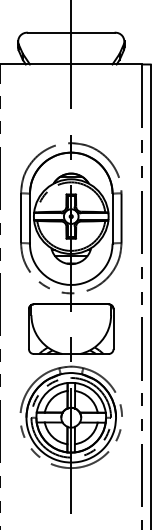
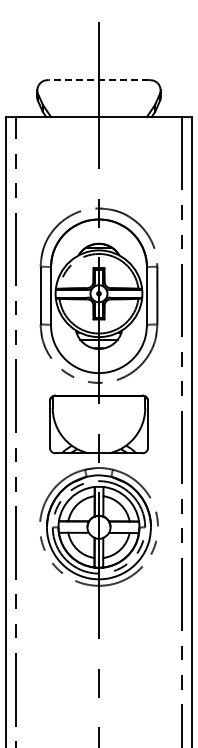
line: (70, 32) -> (98, 80), solid -> dashed

